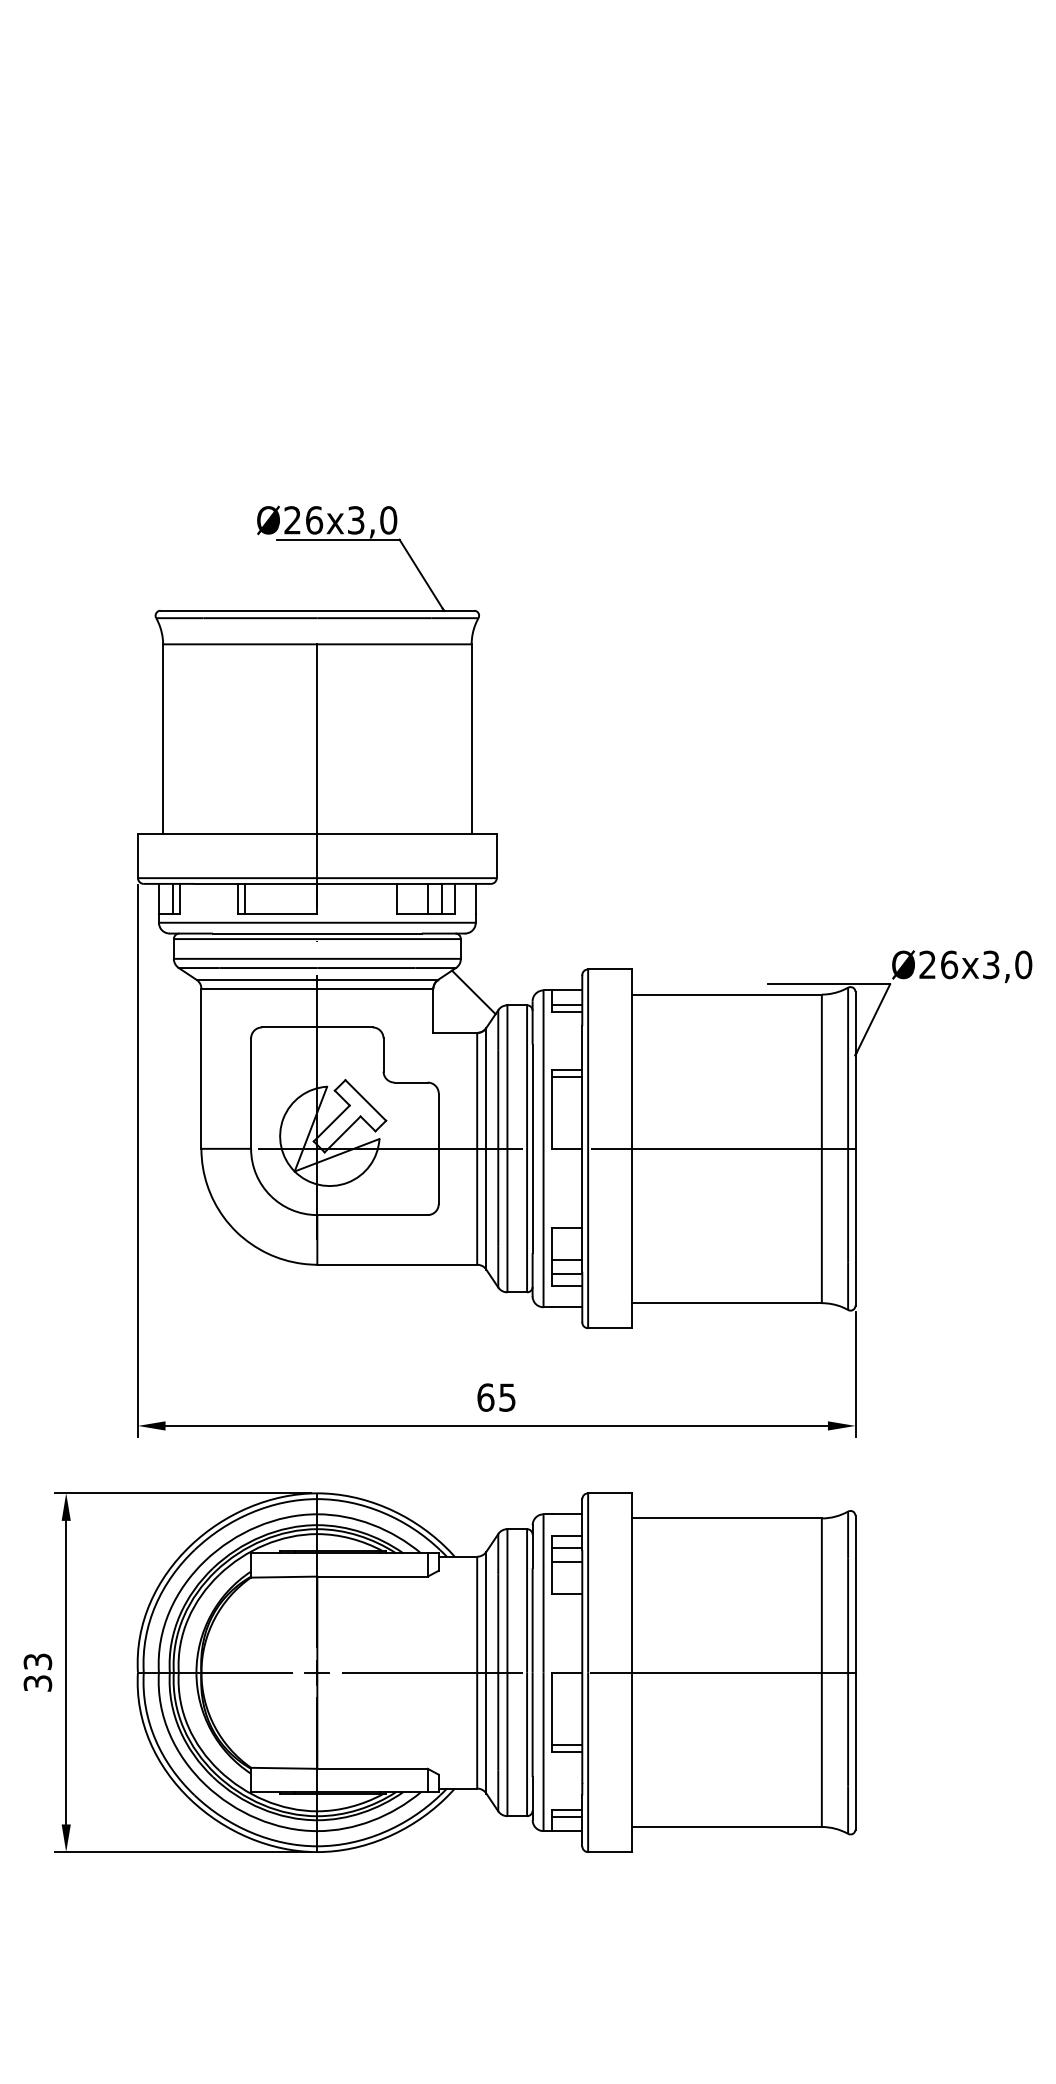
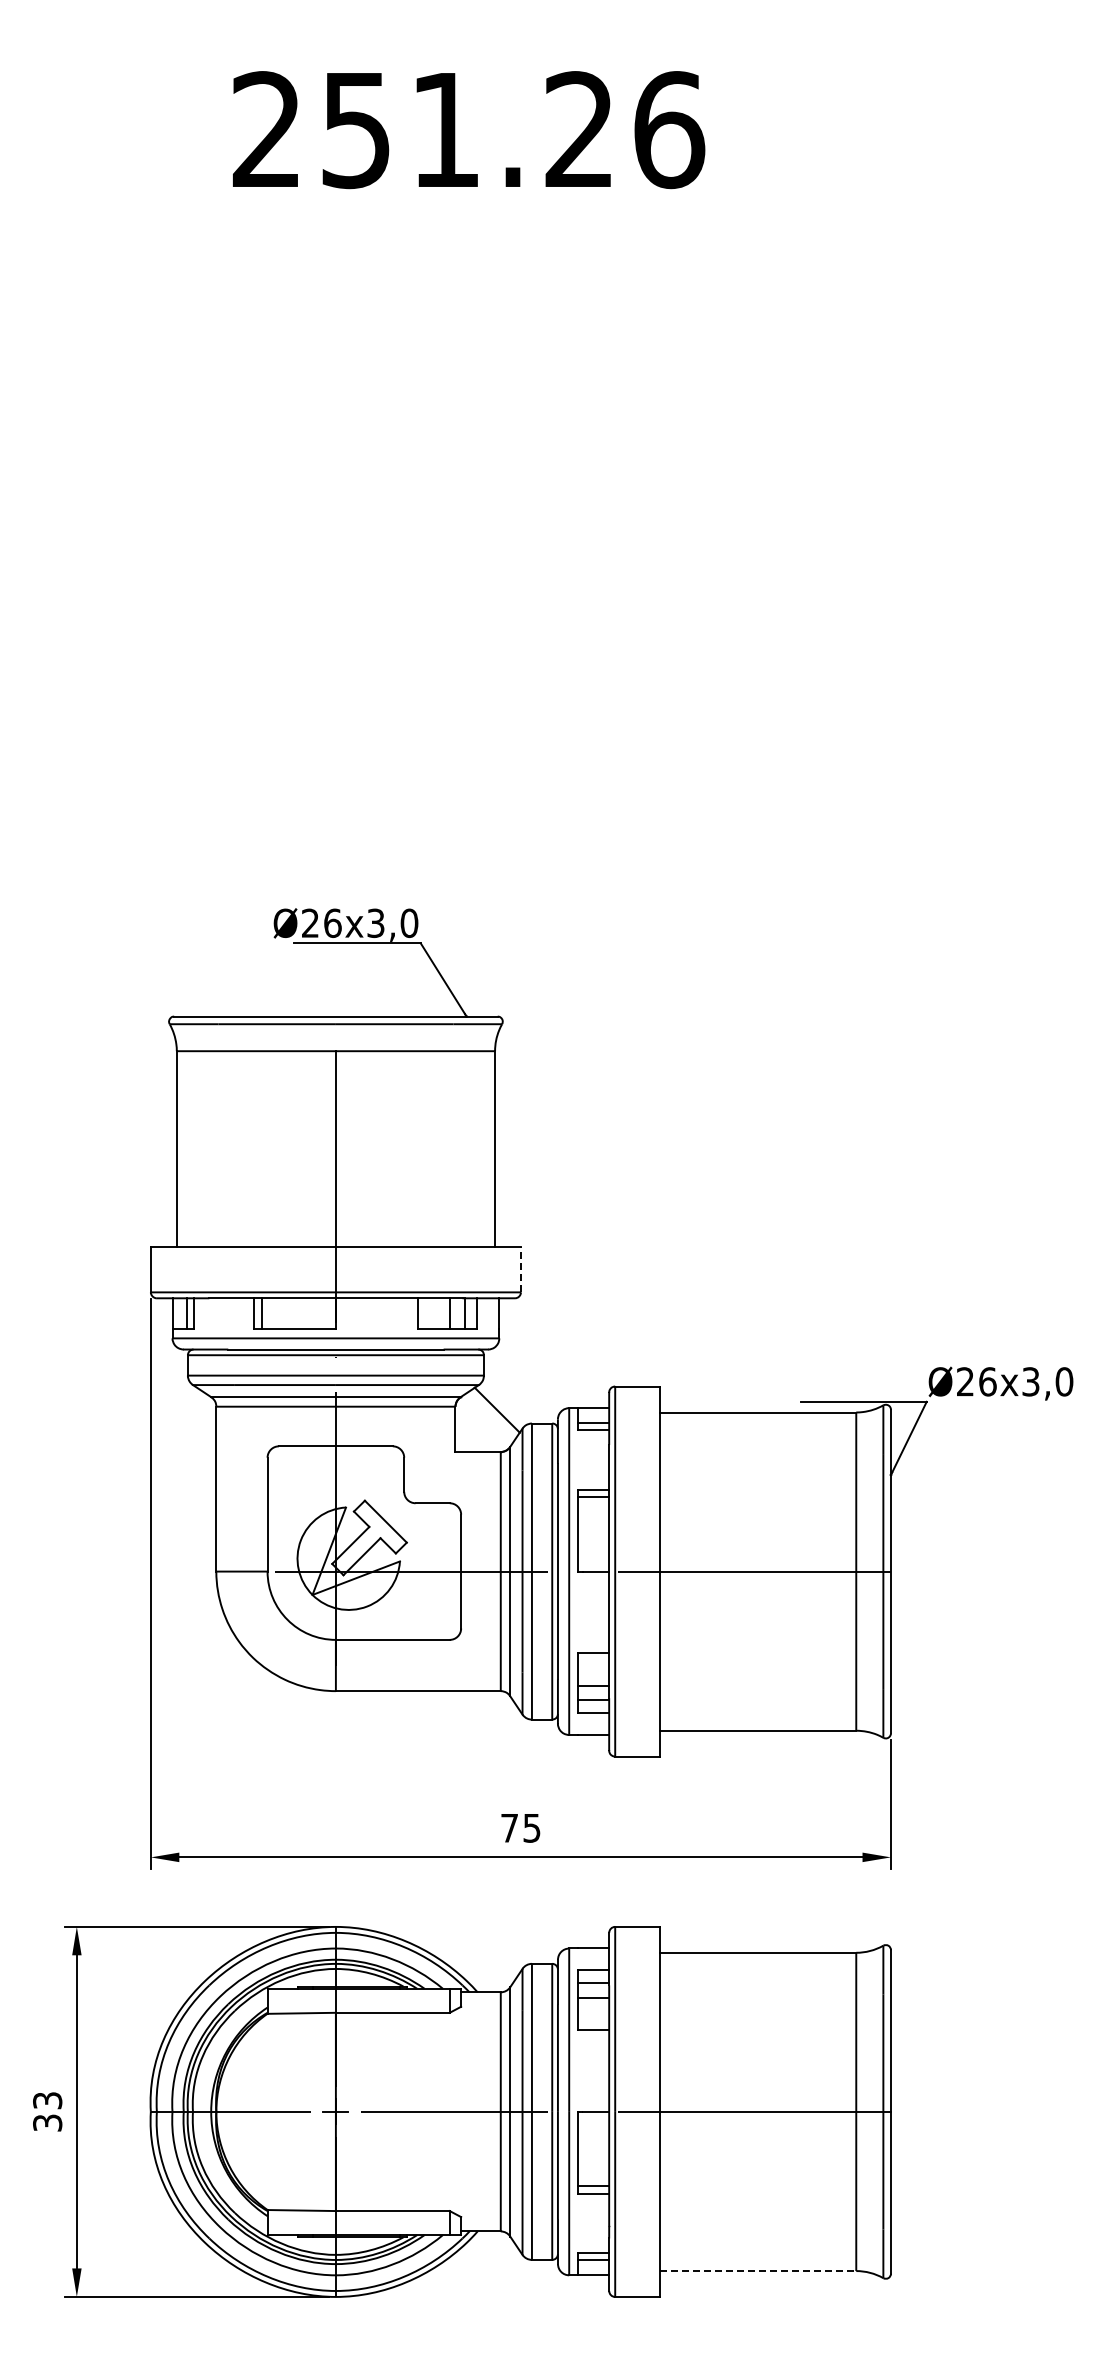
line: (496, 855) -> (520, 1269), solid -> dashed
text: (485, 1396) -> (509, 1827), 65 -> 75
line: (727, 1827) -> (758, 2271), solid -> dashed

